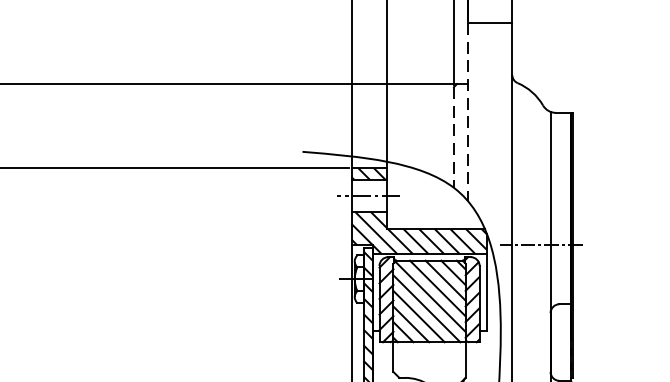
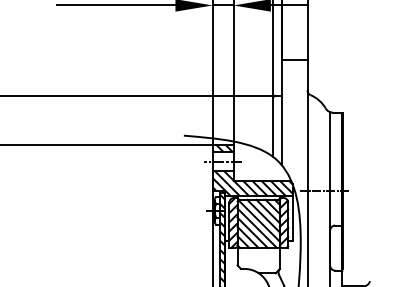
line: (468, 112) -> (281, 112), dashed -> solid
line: (454, 137) -> (273, 127), dashed -> solid

